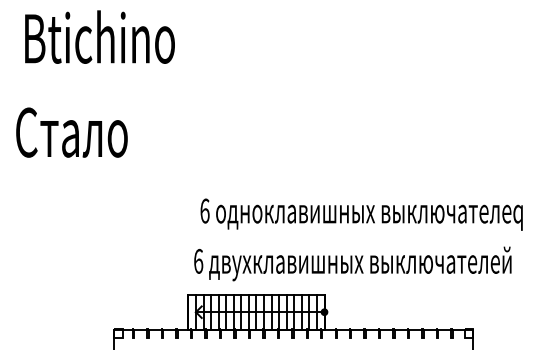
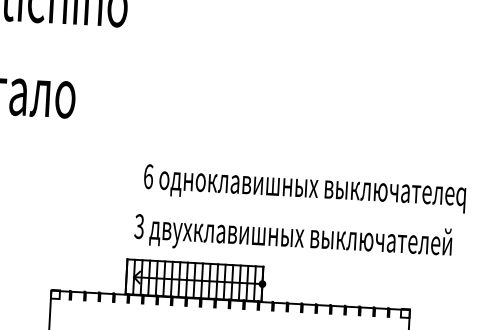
text: (198, 260) -> (139, 225), 6 -> 3

